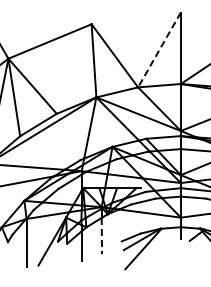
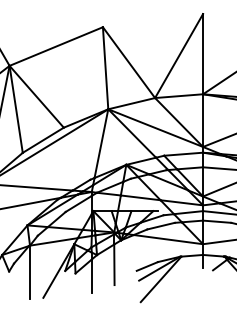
line: (159, 50) -> (179, 56), dashed -> solid
line: (101, 236) -> (114, 265), dashed -> solid

